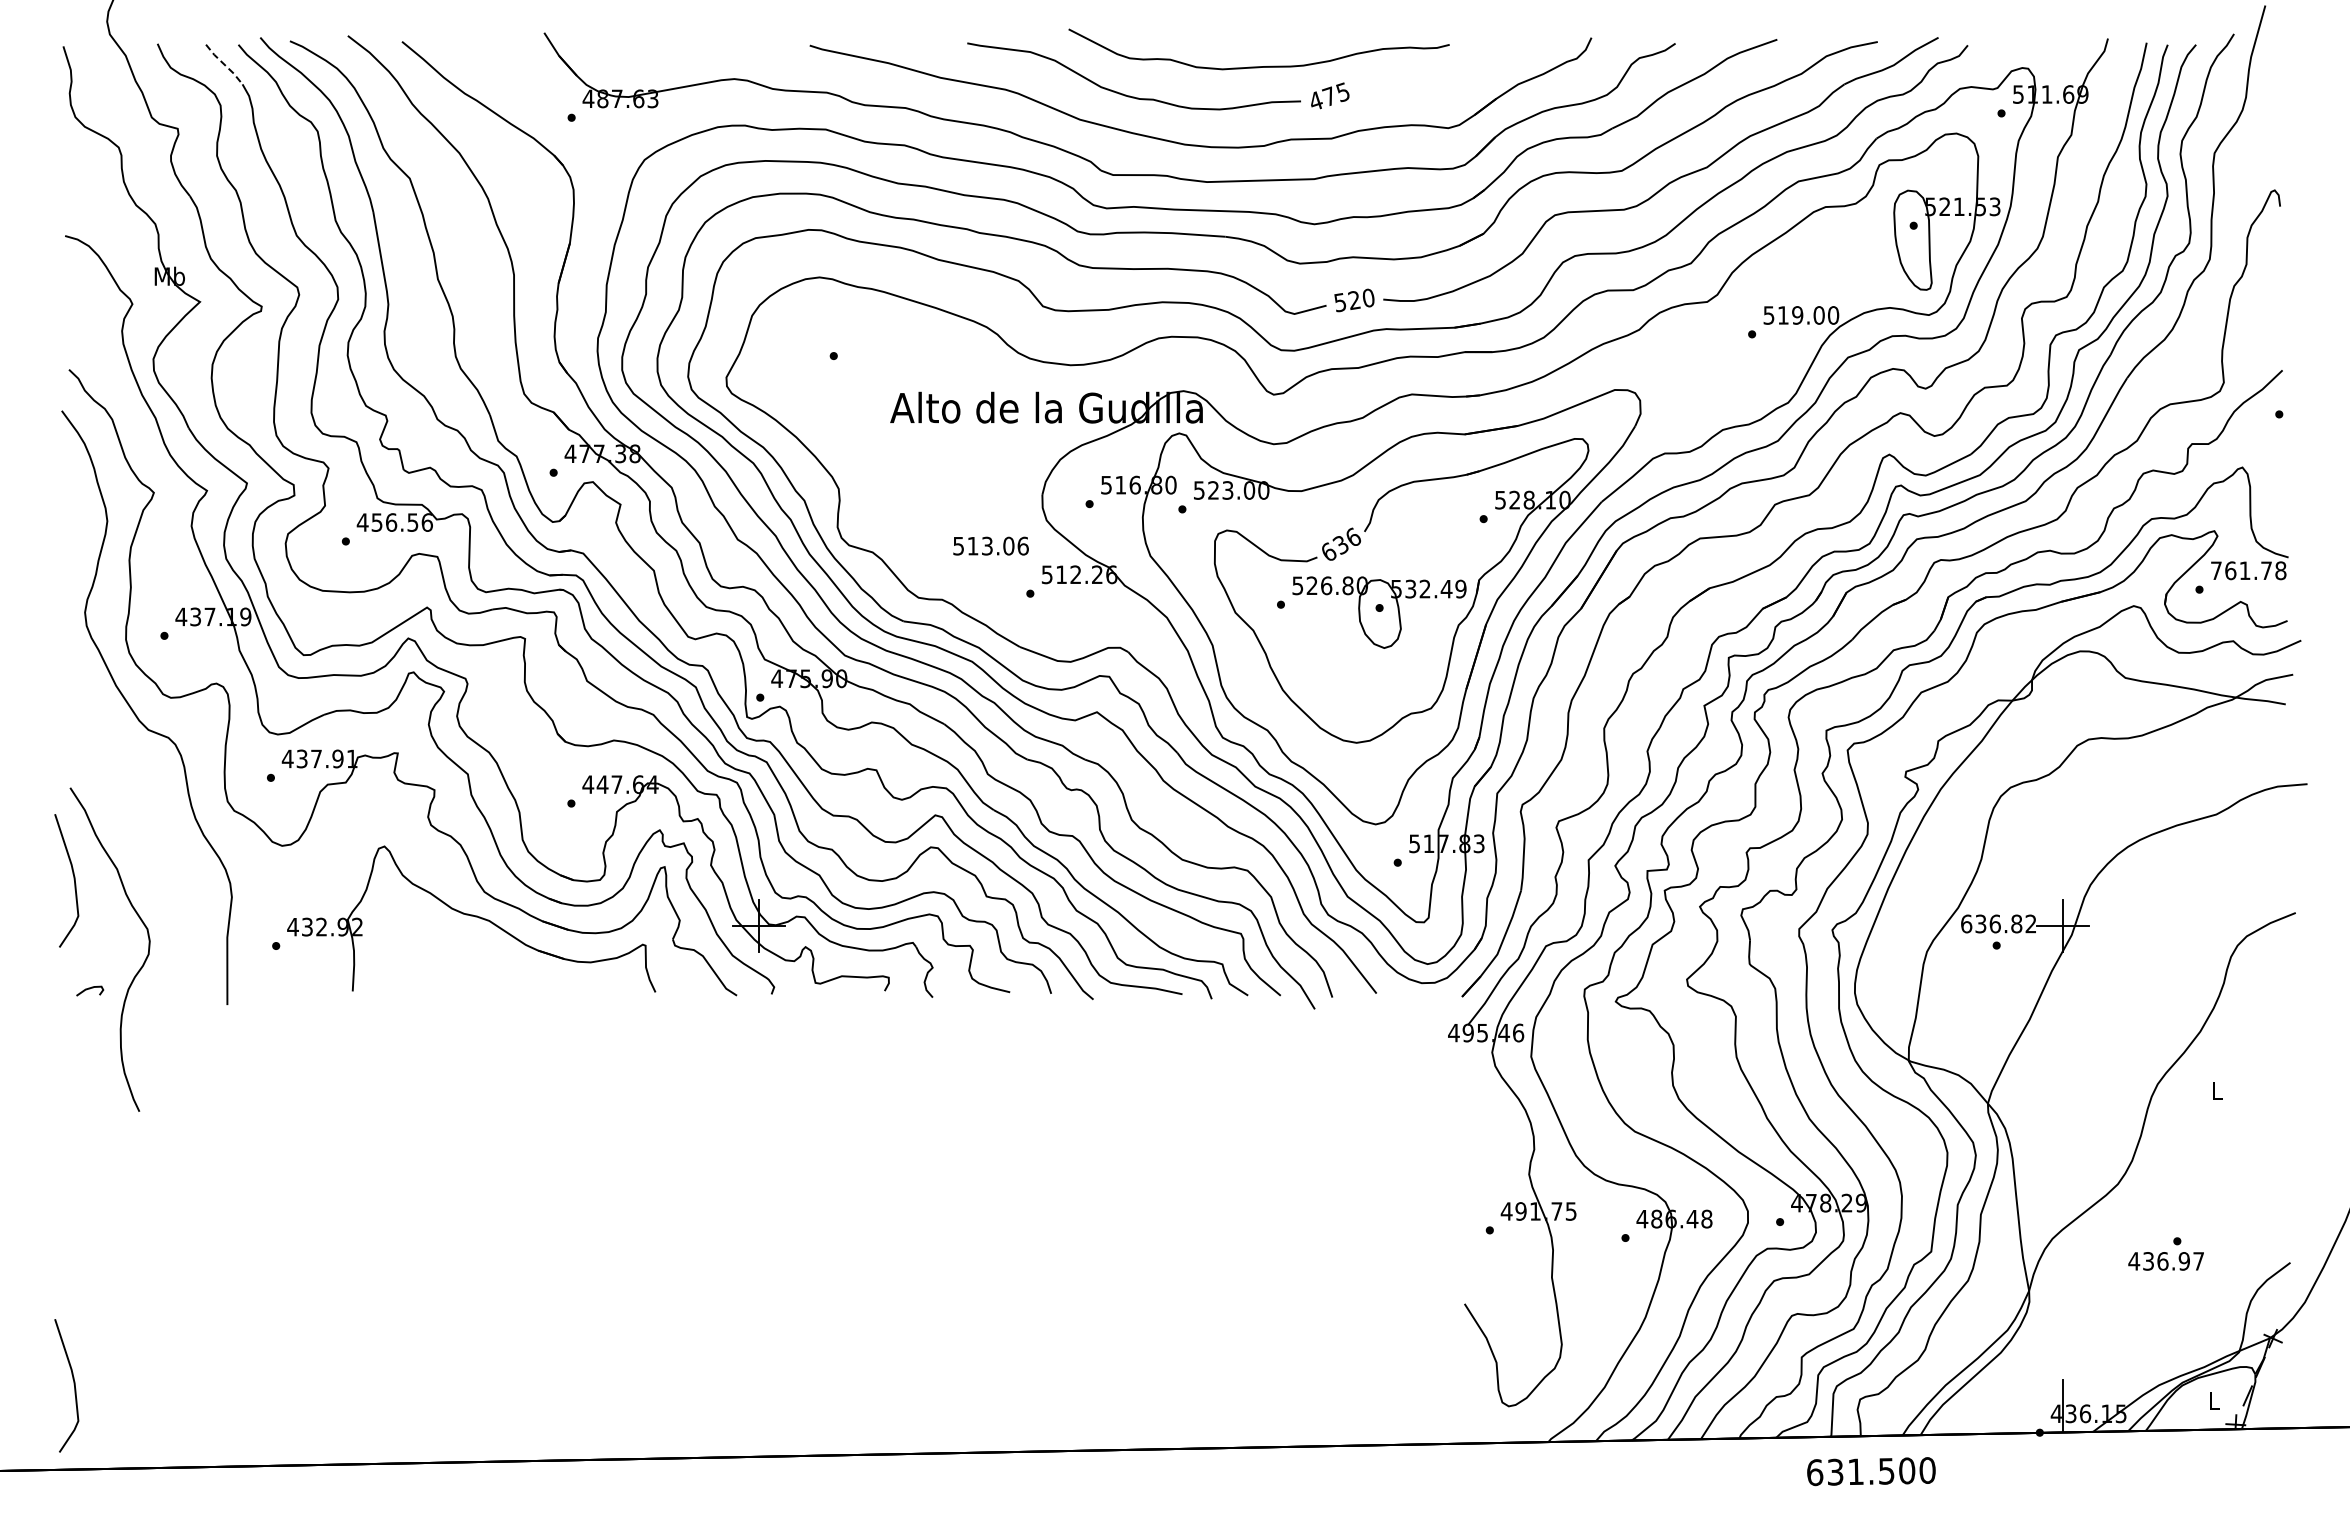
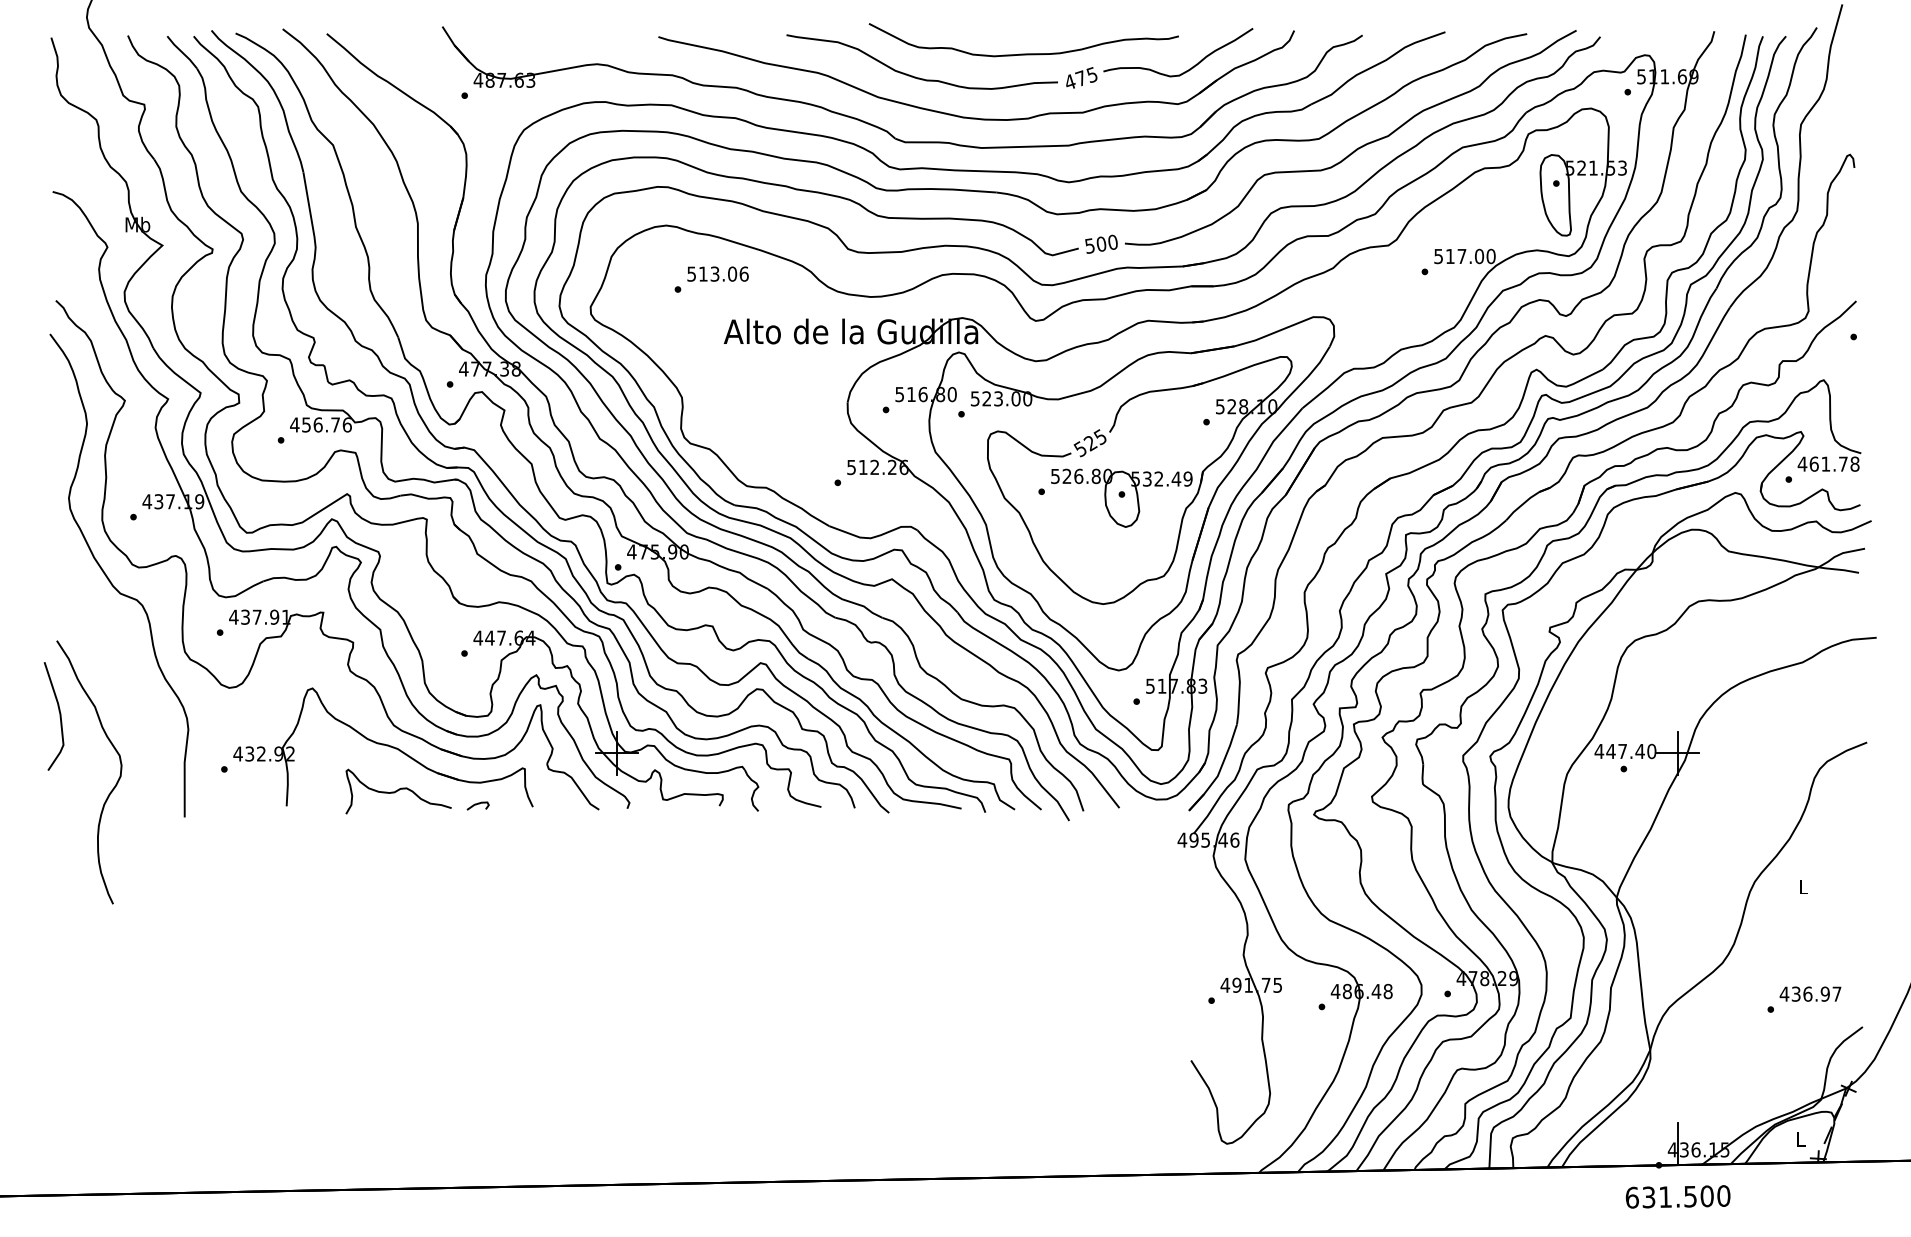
line: (224, 64) -> (182, 52), dashed -> solid
curve: (1459, 86) -> (1186, 70), added
text: (1354, 300) -> (1101, 244), 520 -> 500
text: (1797, 315) -> (1461, 256), 519.00 -> 517.00
text: (412, 522) -> (335, 424), 456.56 -> 456.76
text: (1340, 544) -> (1090, 442), 636 -> 525
text: (990, 545) -> (717, 273), moved
text: (2216, 570) -> (1802, 463), 761.78 -> 461.78
text: (1998, 923) -> (1625, 751), 636.82 -> 447.40
curve: (490, 972) -> (398, 790), added
curve: (90, 989) -> (478, 804), moved
text: (2165, 1261) -> (1809, 994), moved
curve: (73, 1384) -> (59, 1126), removed
text: (1871, 1471) -> (1678, 1196), moved

